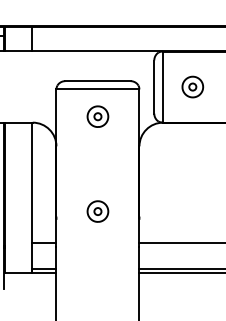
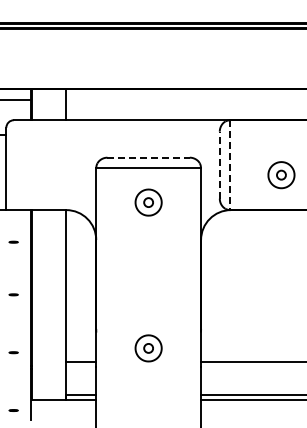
line: (98, 81) -> (149, 157), solid -> dashed
line: (154, 87) -> (219, 165), solid -> dashed
line: (162, 87) -> (230, 165), solid -> dashed
part: (192, 87) -> (281, 175), moved
part: (97, 211) -> (148, 348), moved

